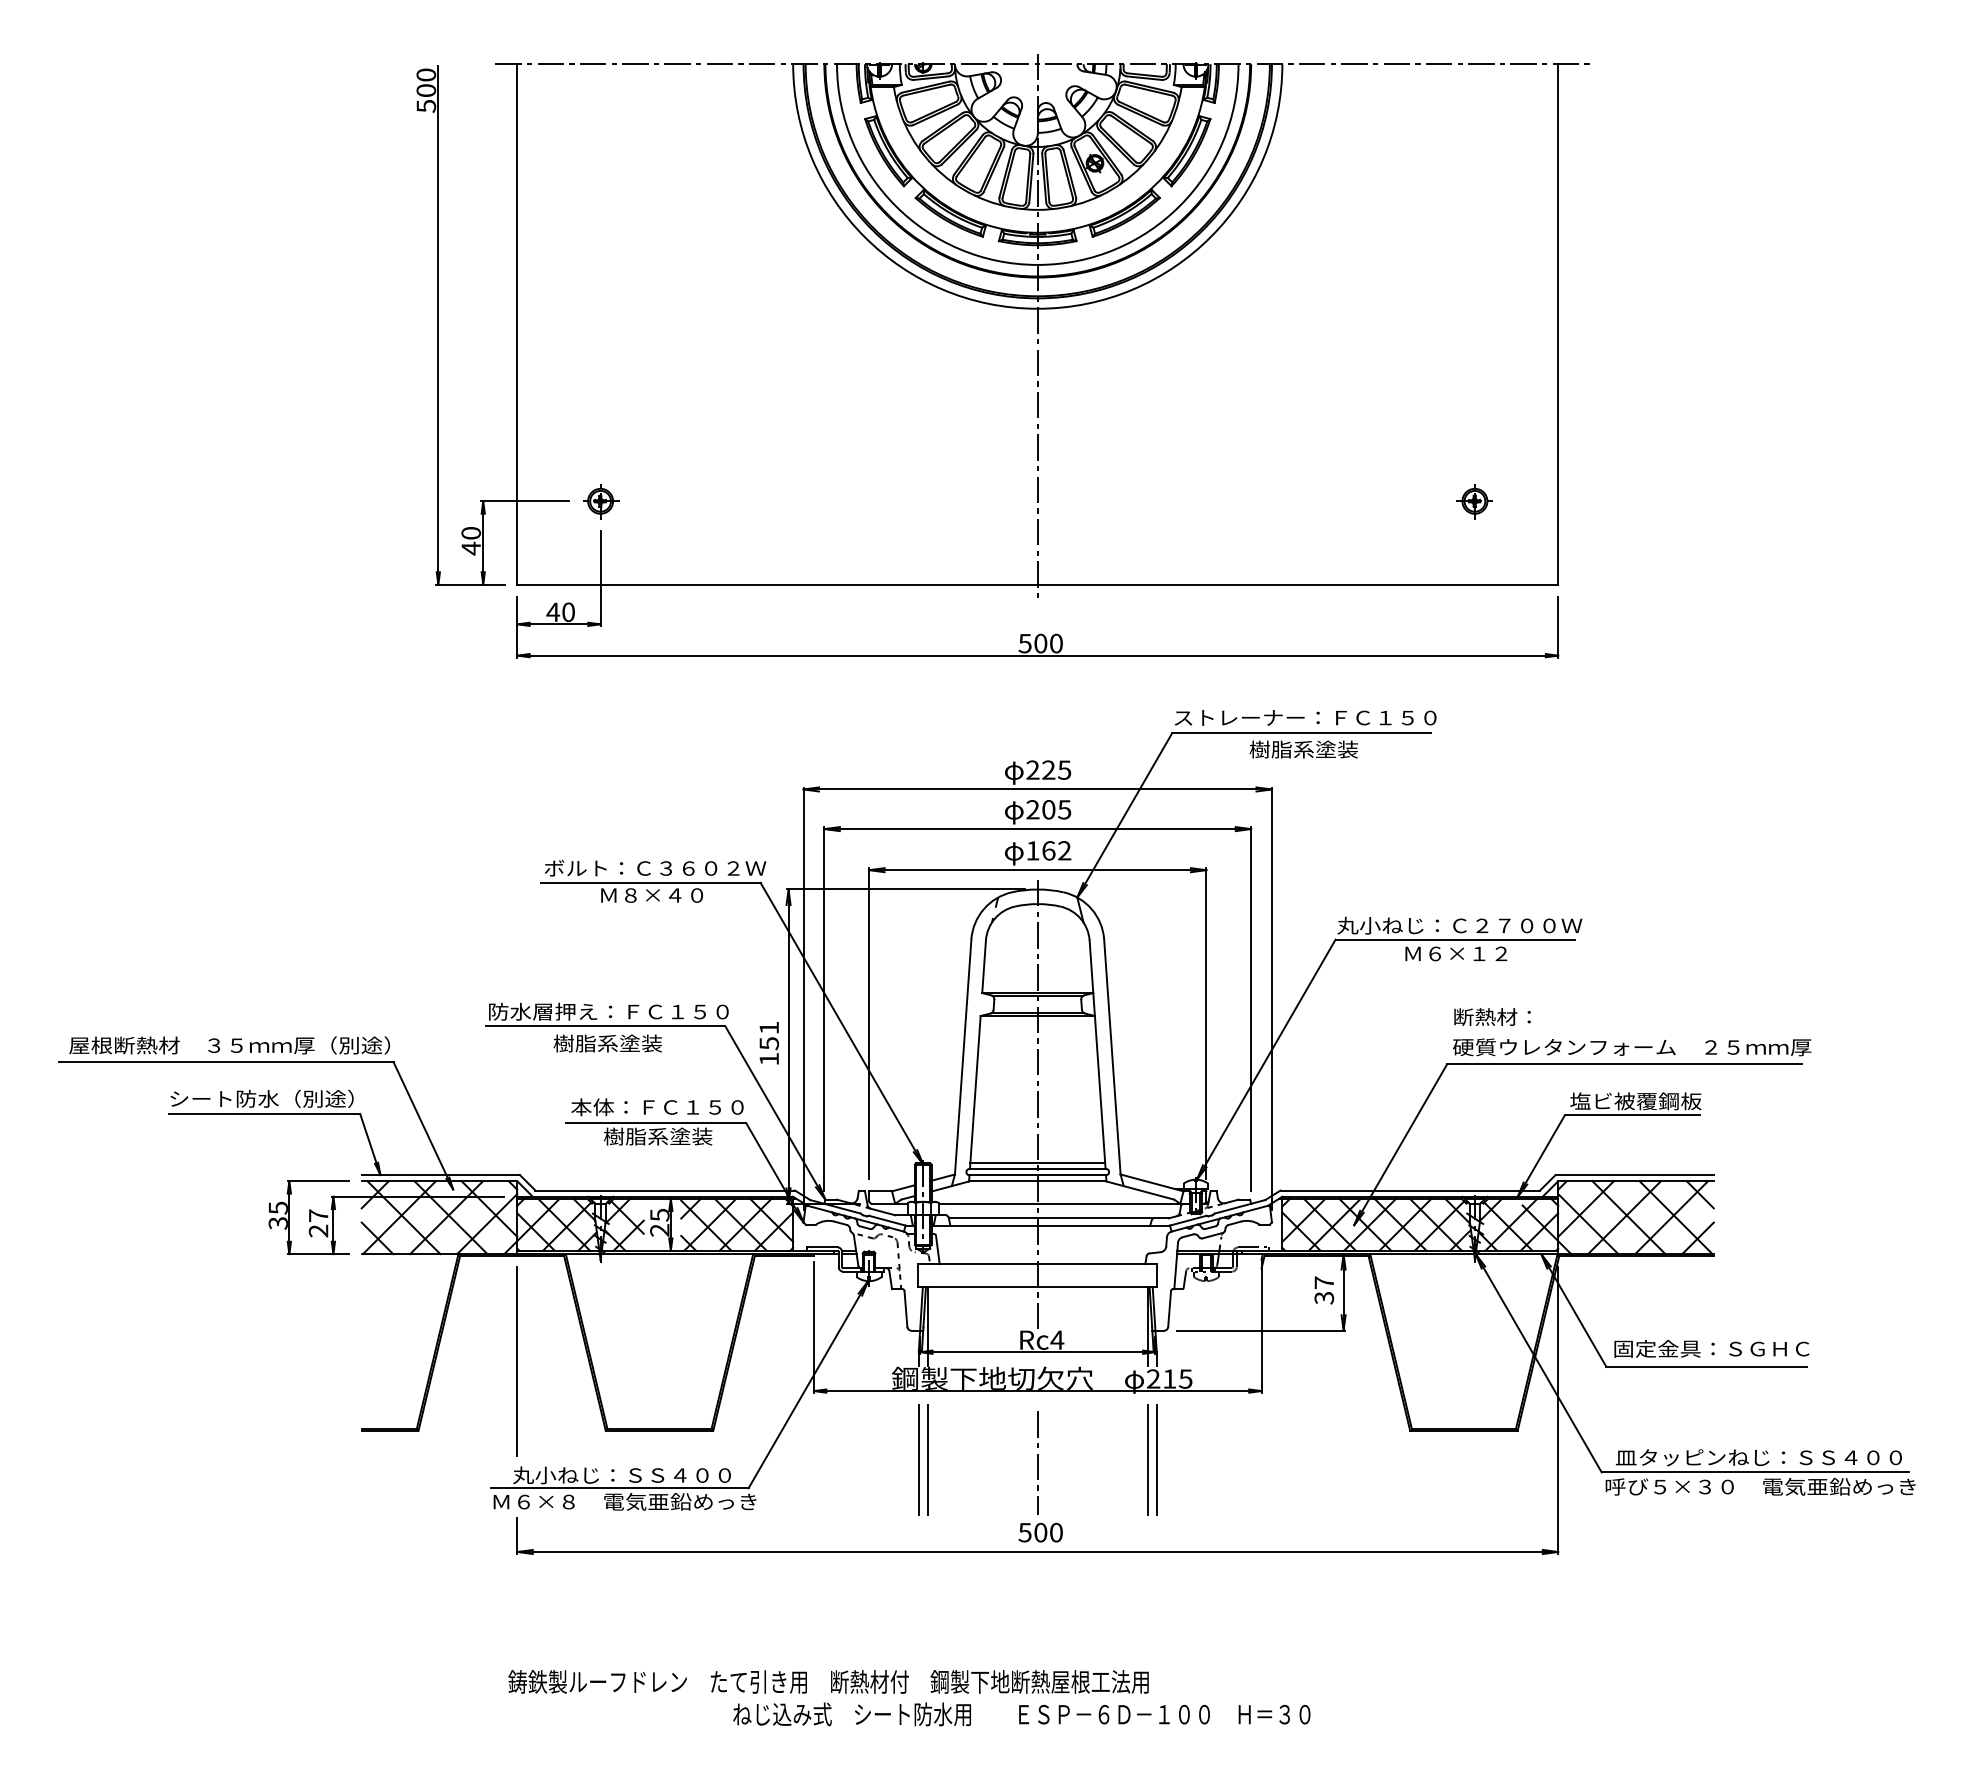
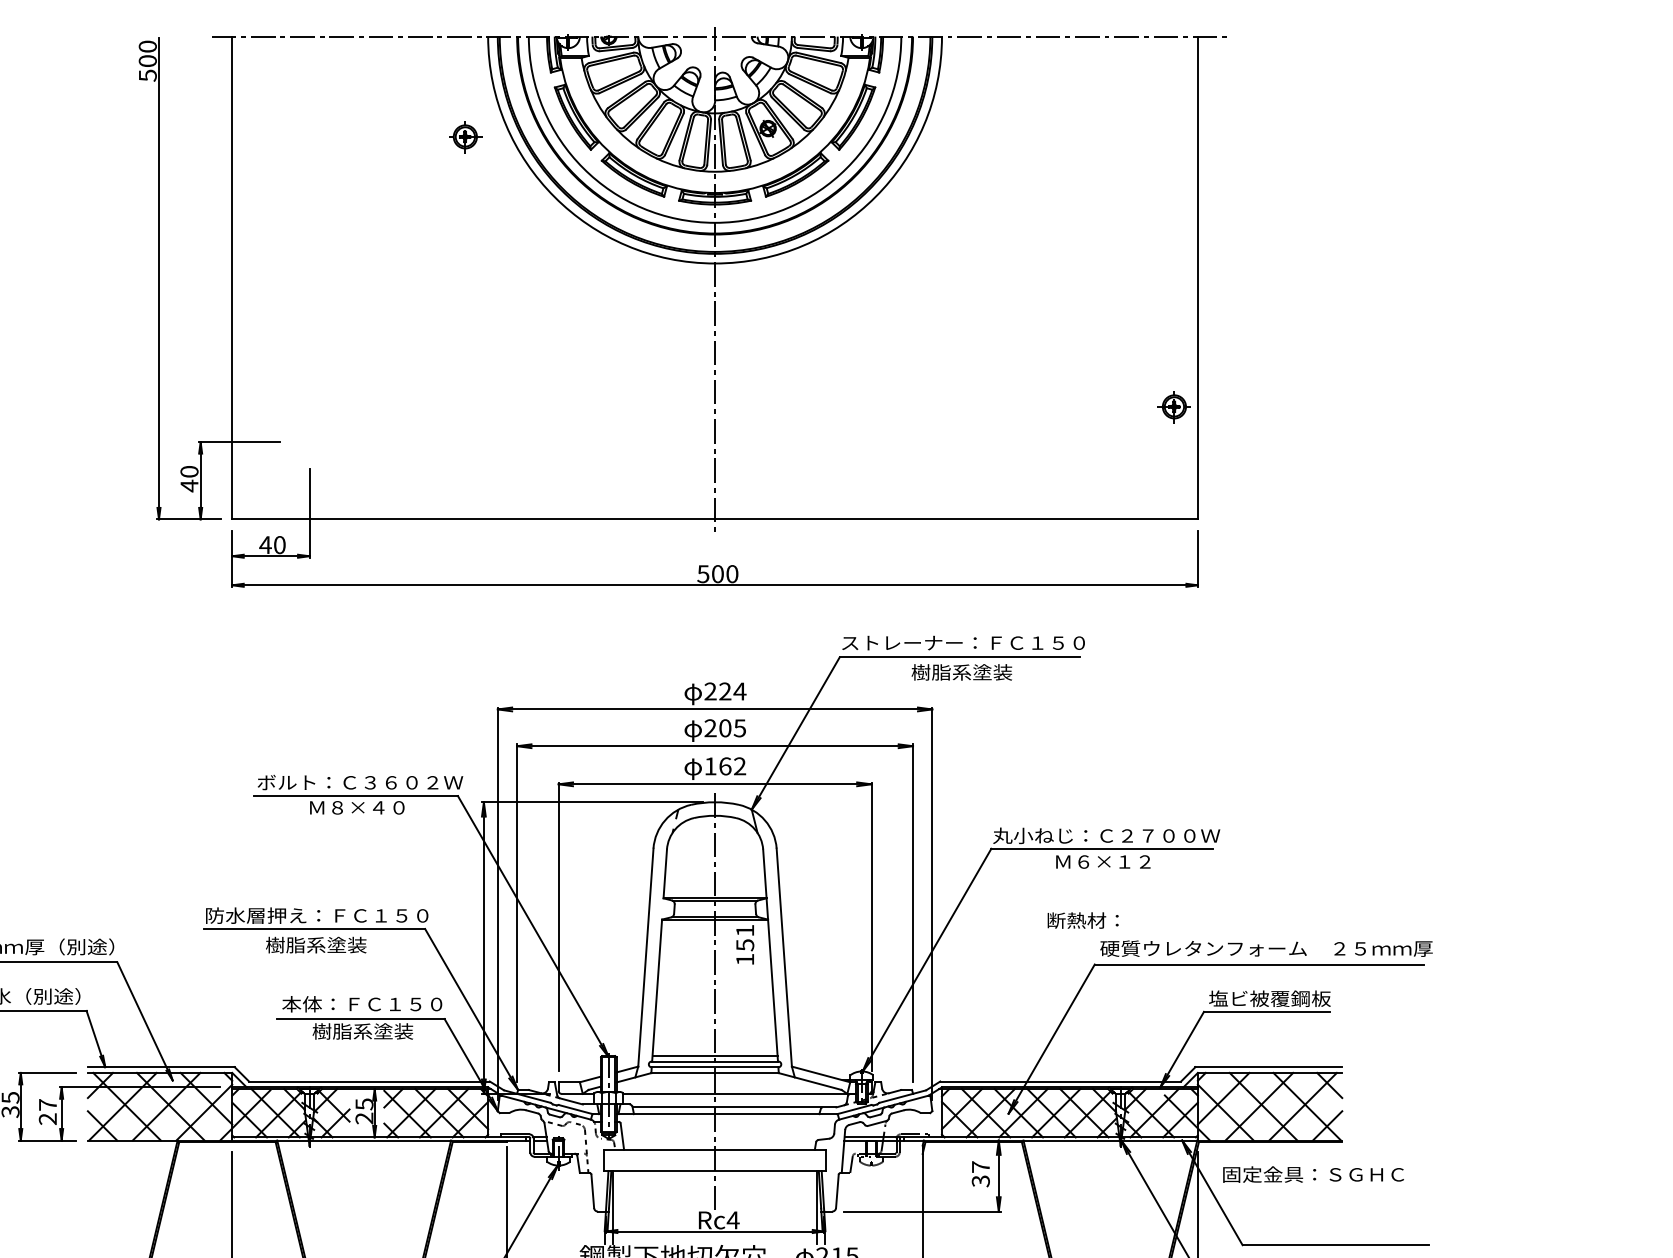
part: (601, 501) -> (466, 137), moved
part: (1474, 501) -> (1174, 407), moved
text: (1064, 769) -> (739, 690), 225 -> 224
text: (1492, 1016) -> (1083, 920), moved
text: (769, 1043) -> (745, 945), moved
text: (1711, 1348) -> (1313, 1174), moved

